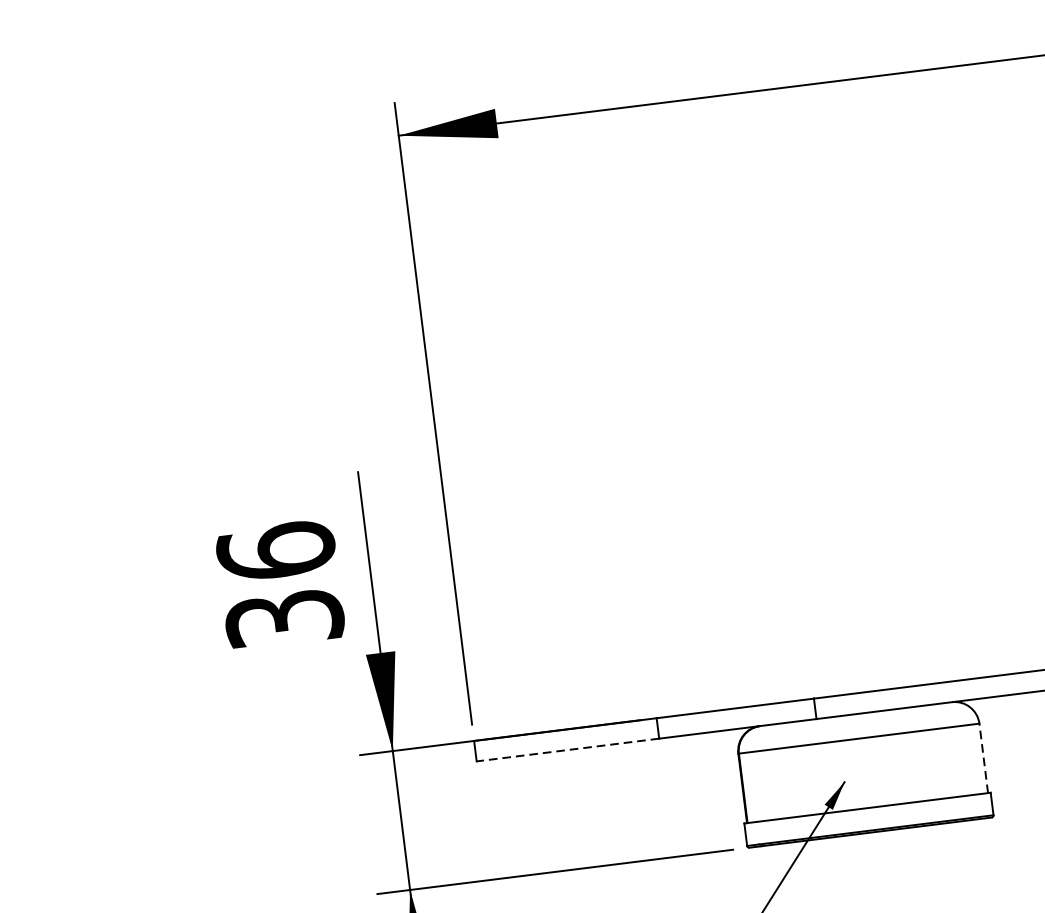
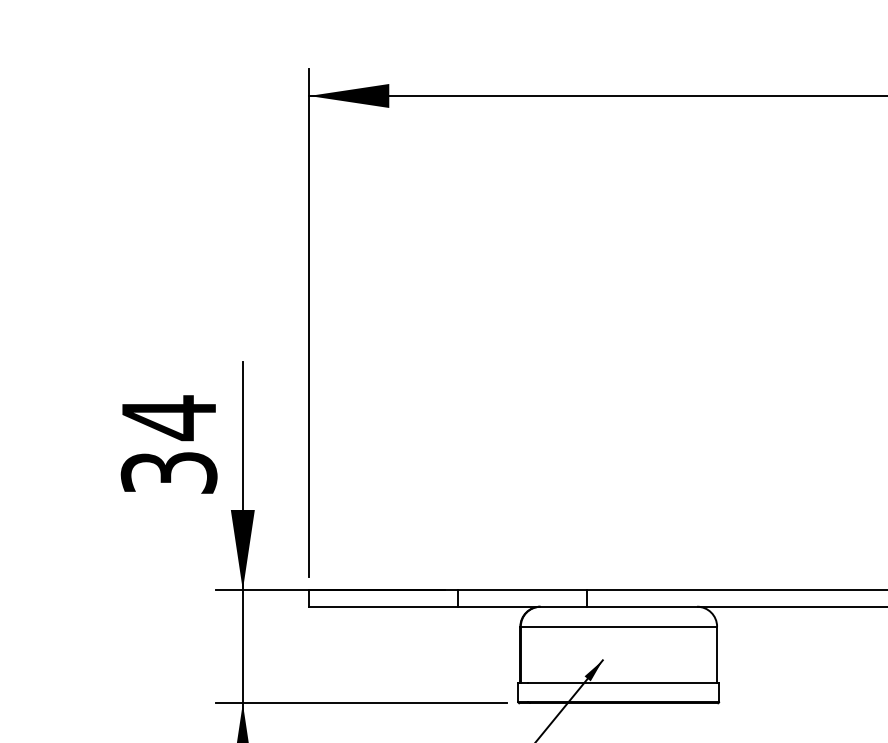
text: (275, 552) -> (168, 418), 36 -> 34
line: (567, 749) -> (383, 606), dashed -> solid
line: (984, 757) -> (717, 654), dashed -> solid

